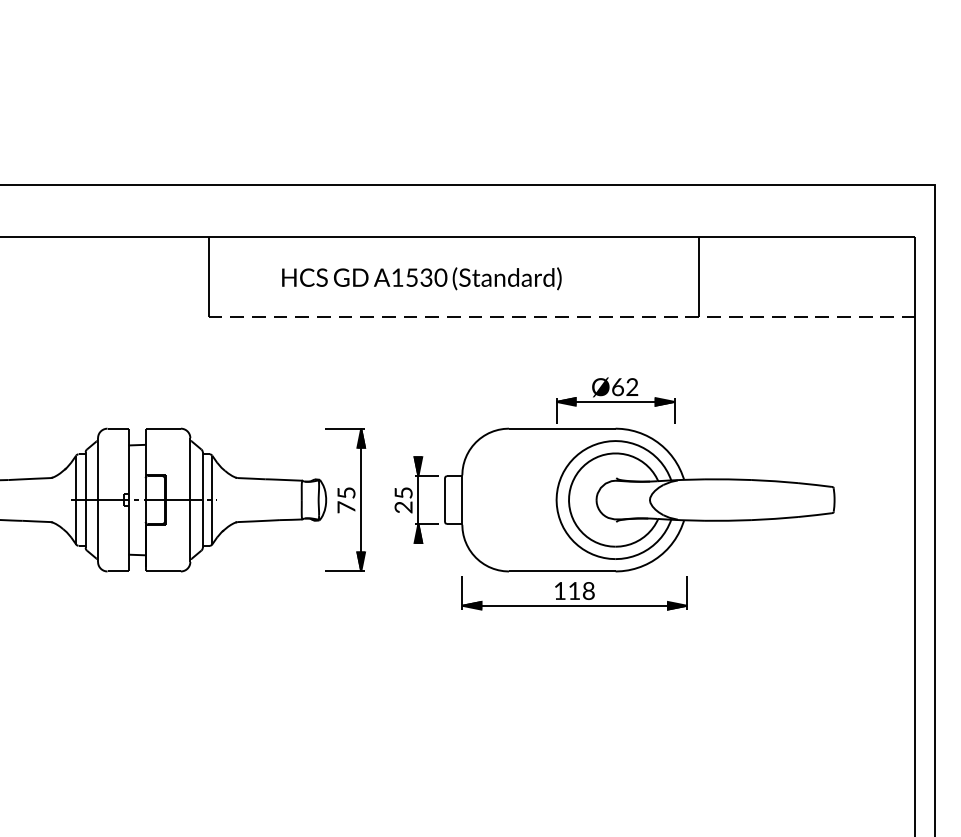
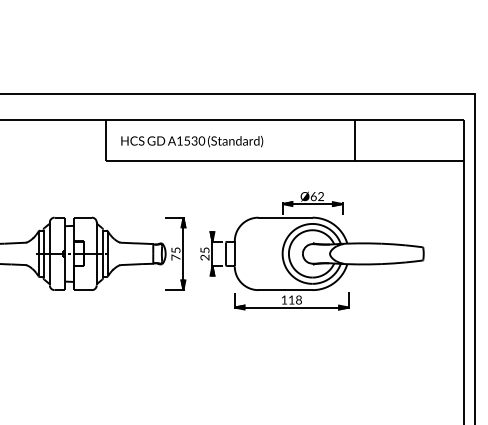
text: (422, 278) -> (192, 141), moved
line: (562, 316) -> (285, 160), dashed -> solid

